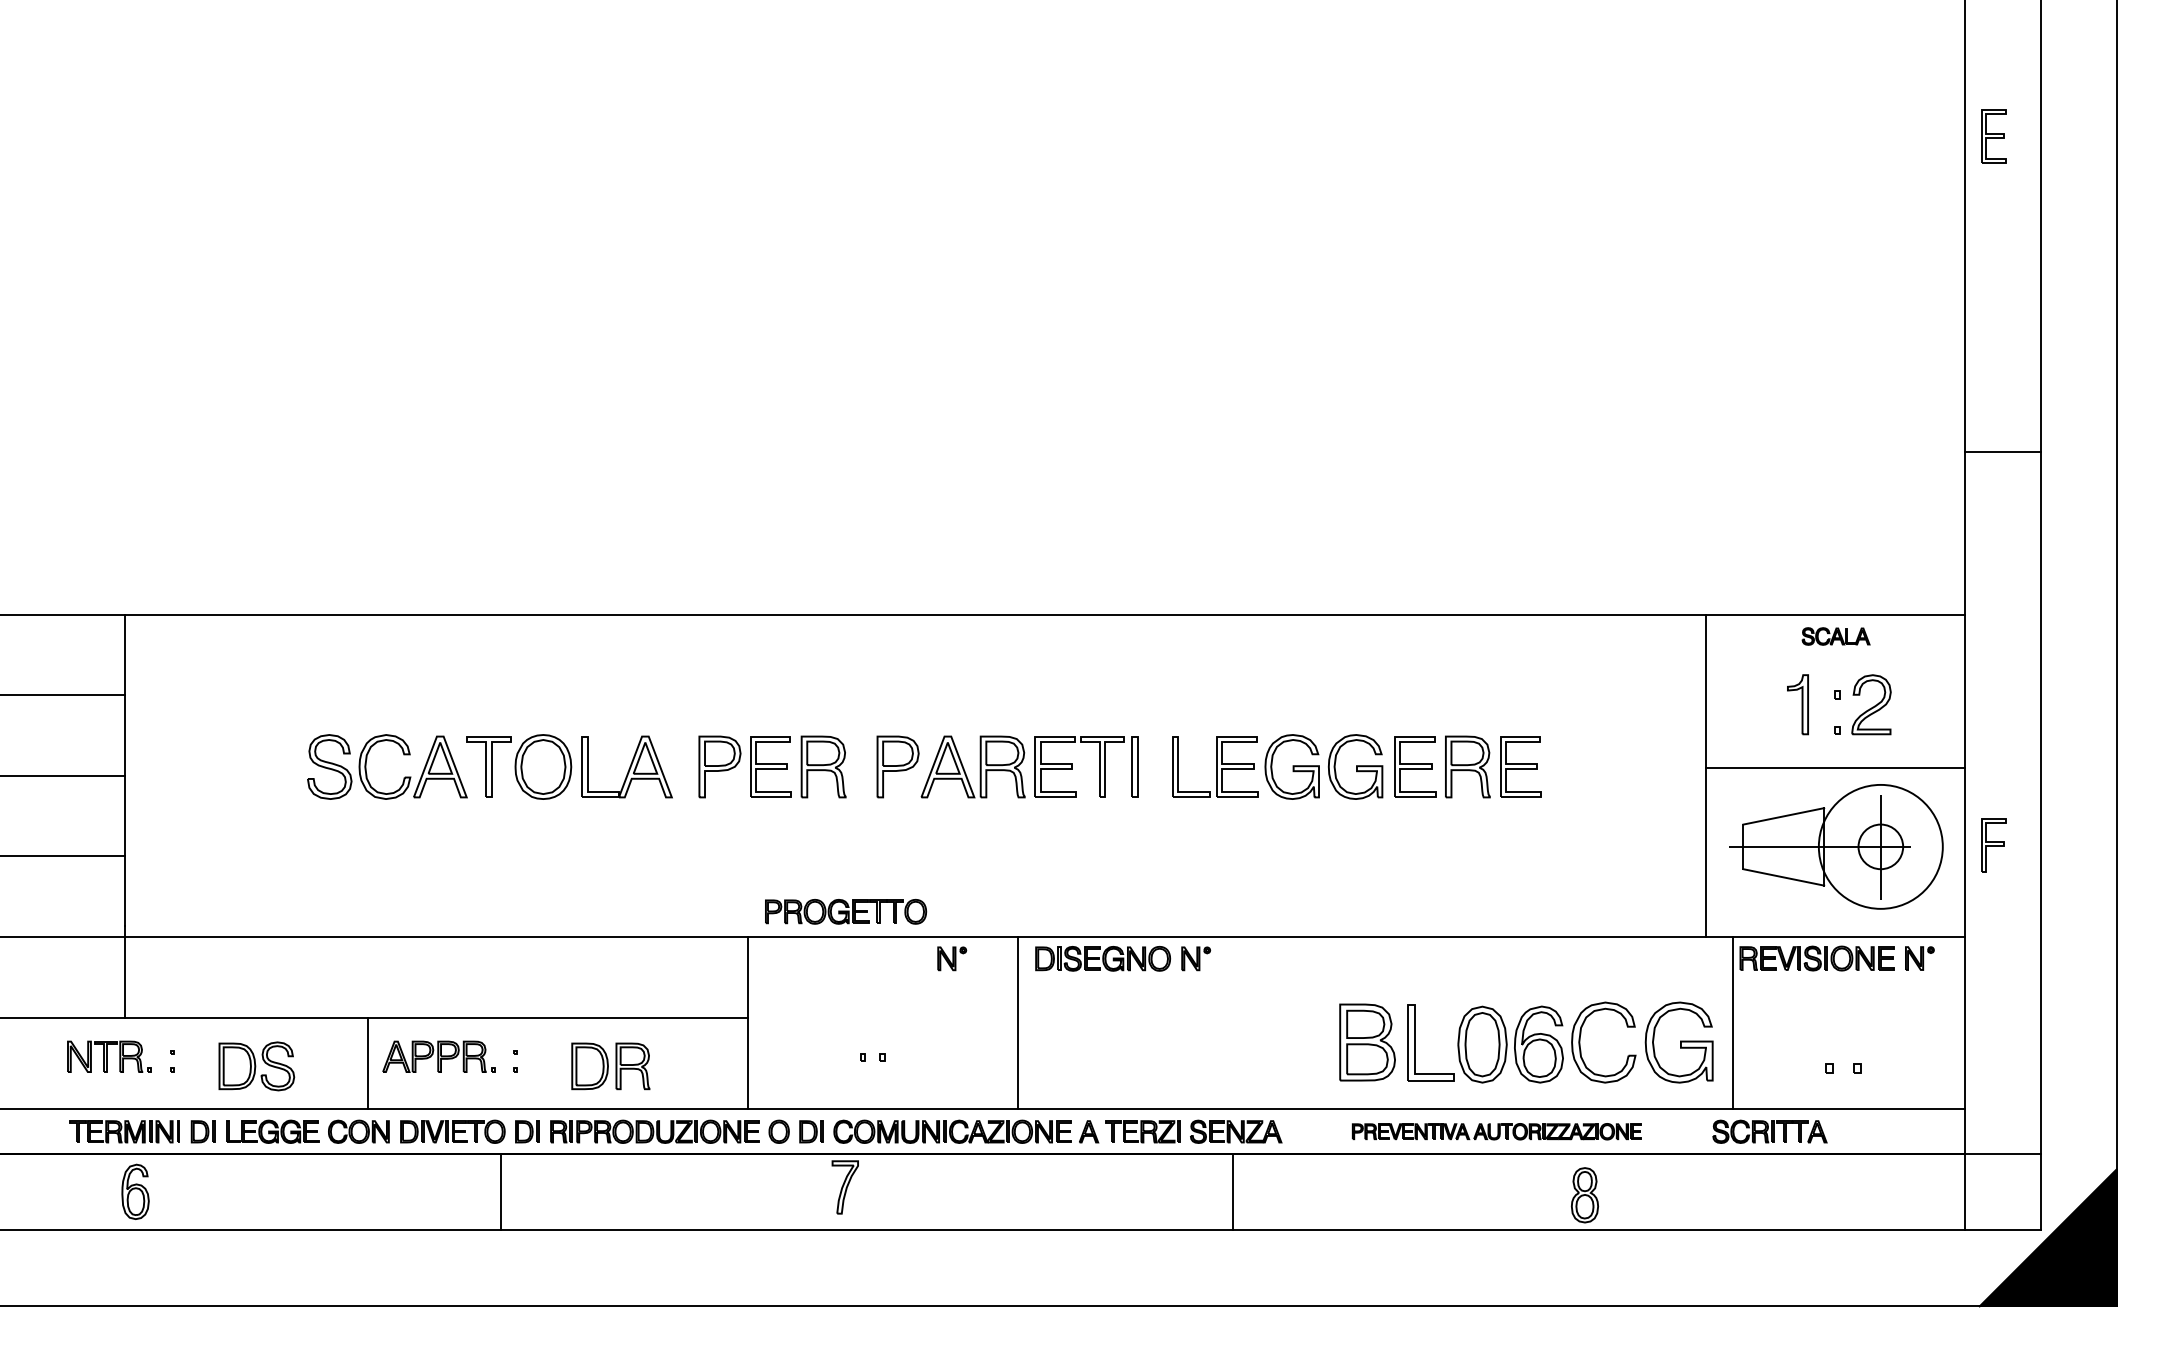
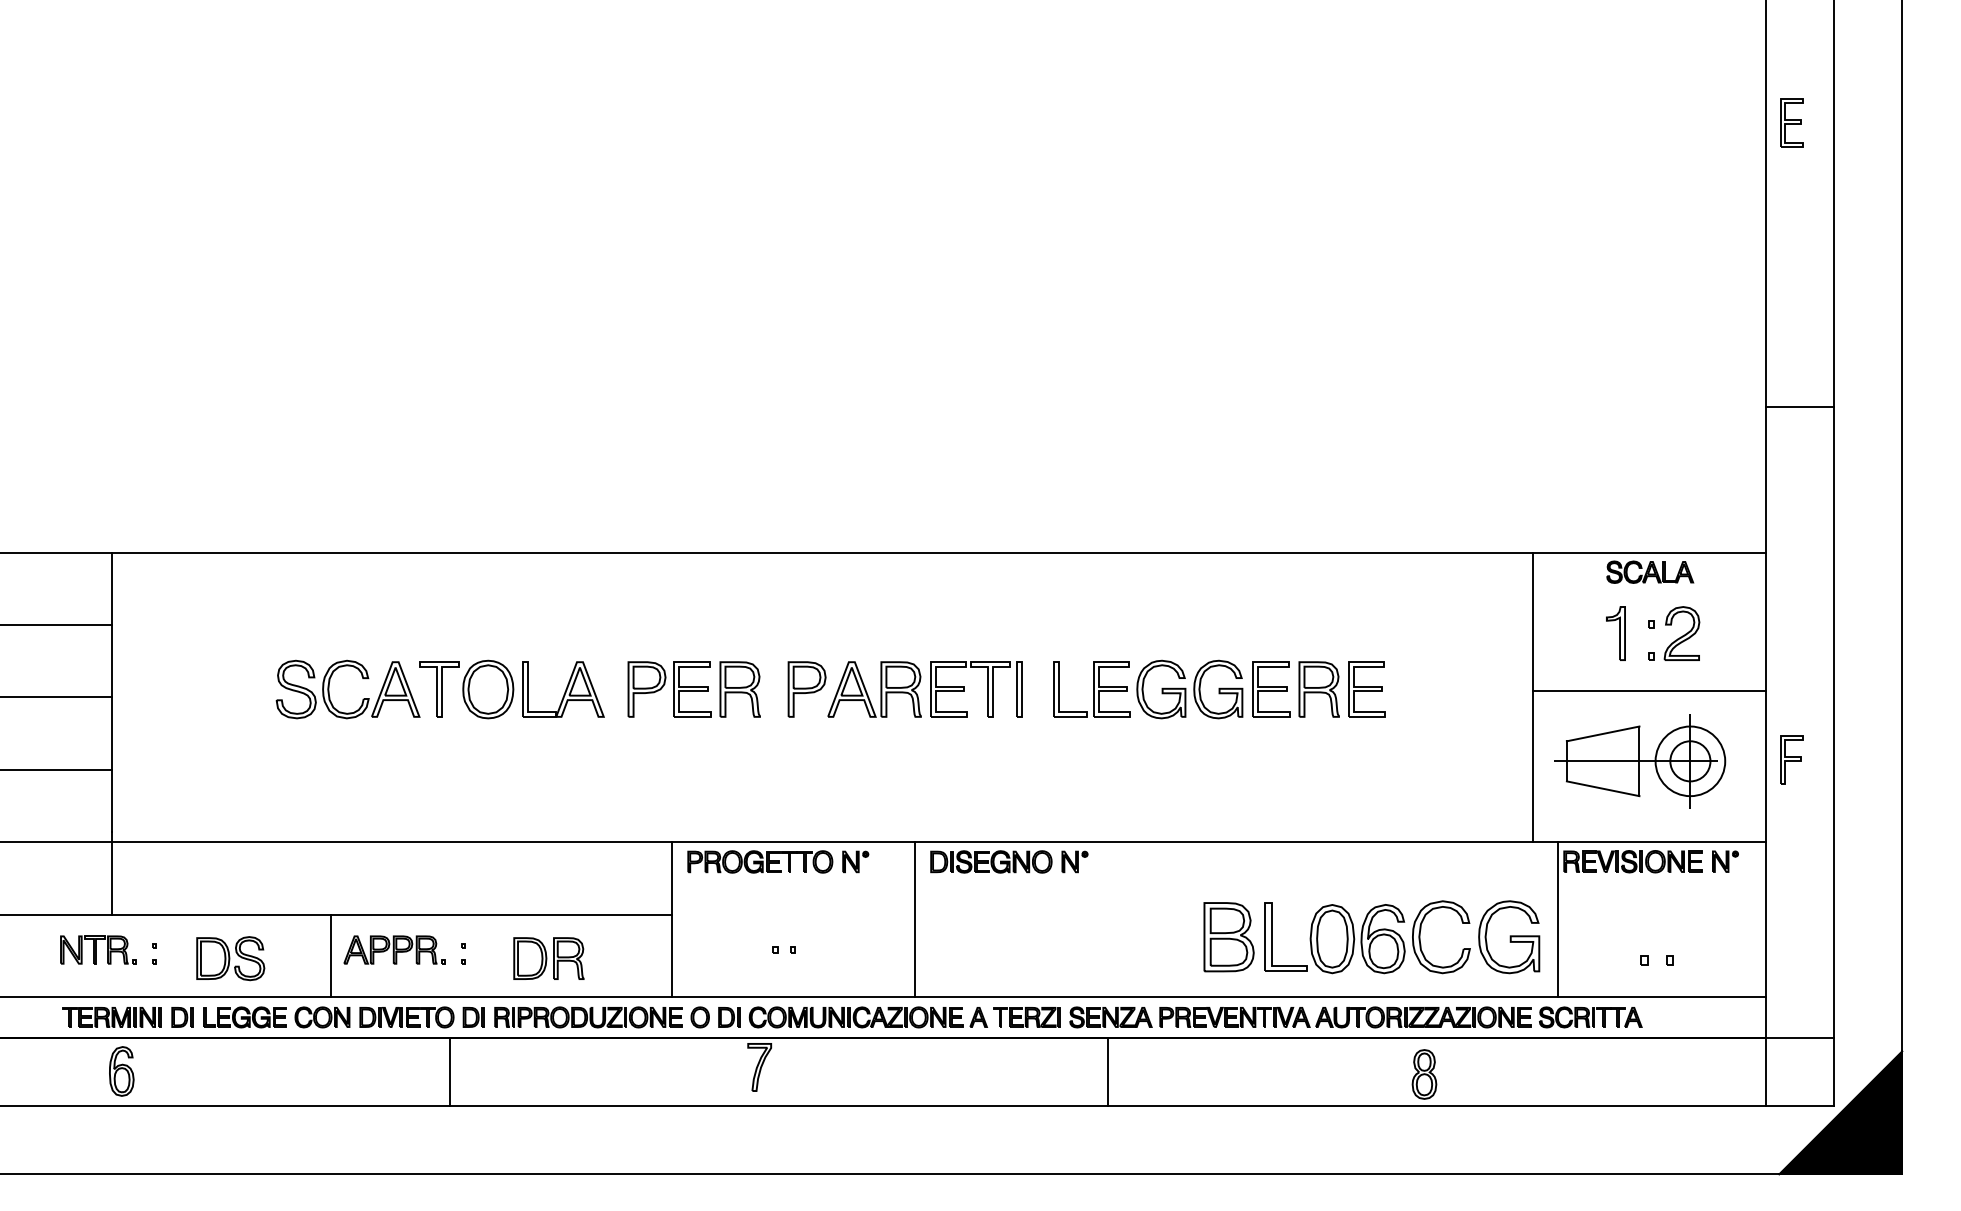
part: (1835, 636) -> (1649, 572), size x1.43
circle: (1880, 846) -> (1690, 760), size x0.62
part: (846, 911) -> (760, 861), moved
part: (1496, 1131) -> (1344, 1017), size x1.43

